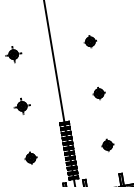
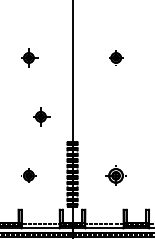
part: (99, 93) -> (116, 116), removed
part: (22, 106) -> (41, 116), moved
part: (108, 145) -> (116, 175), size x1.4

